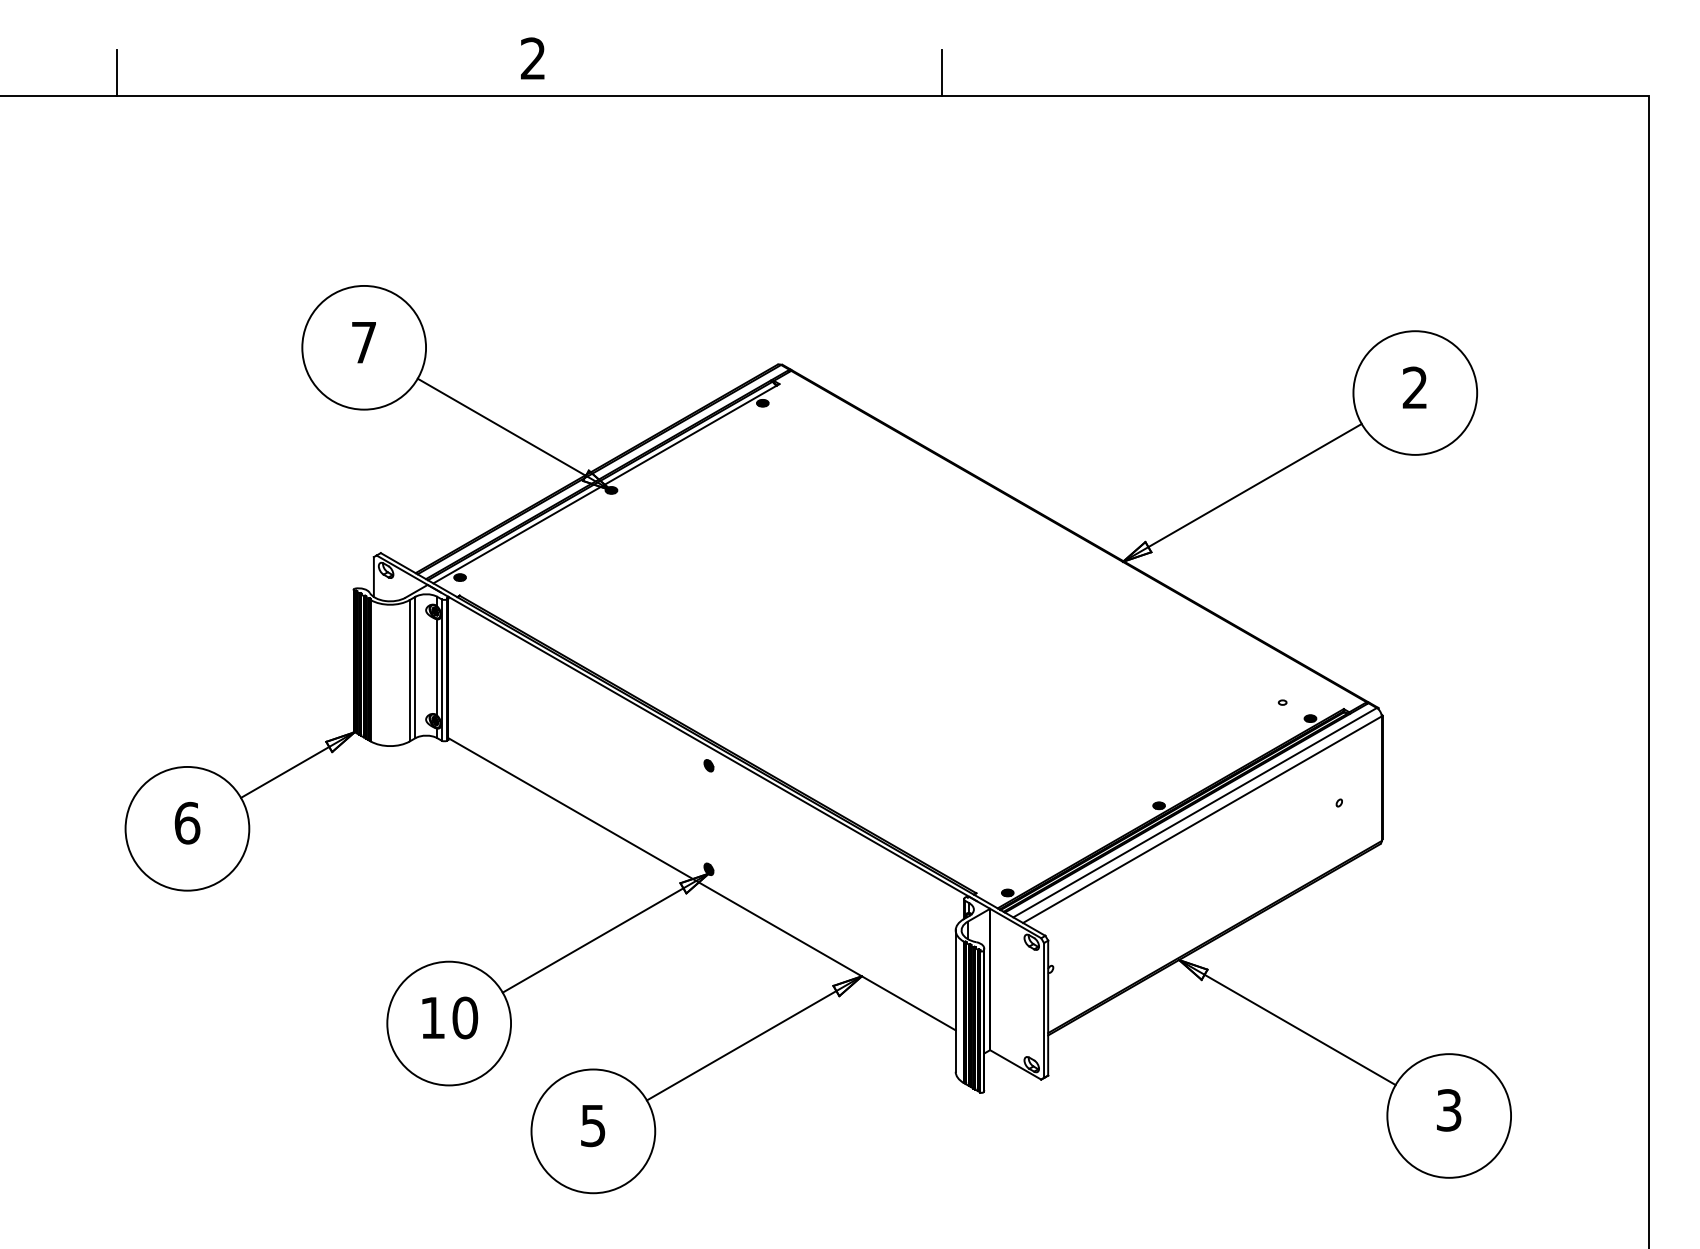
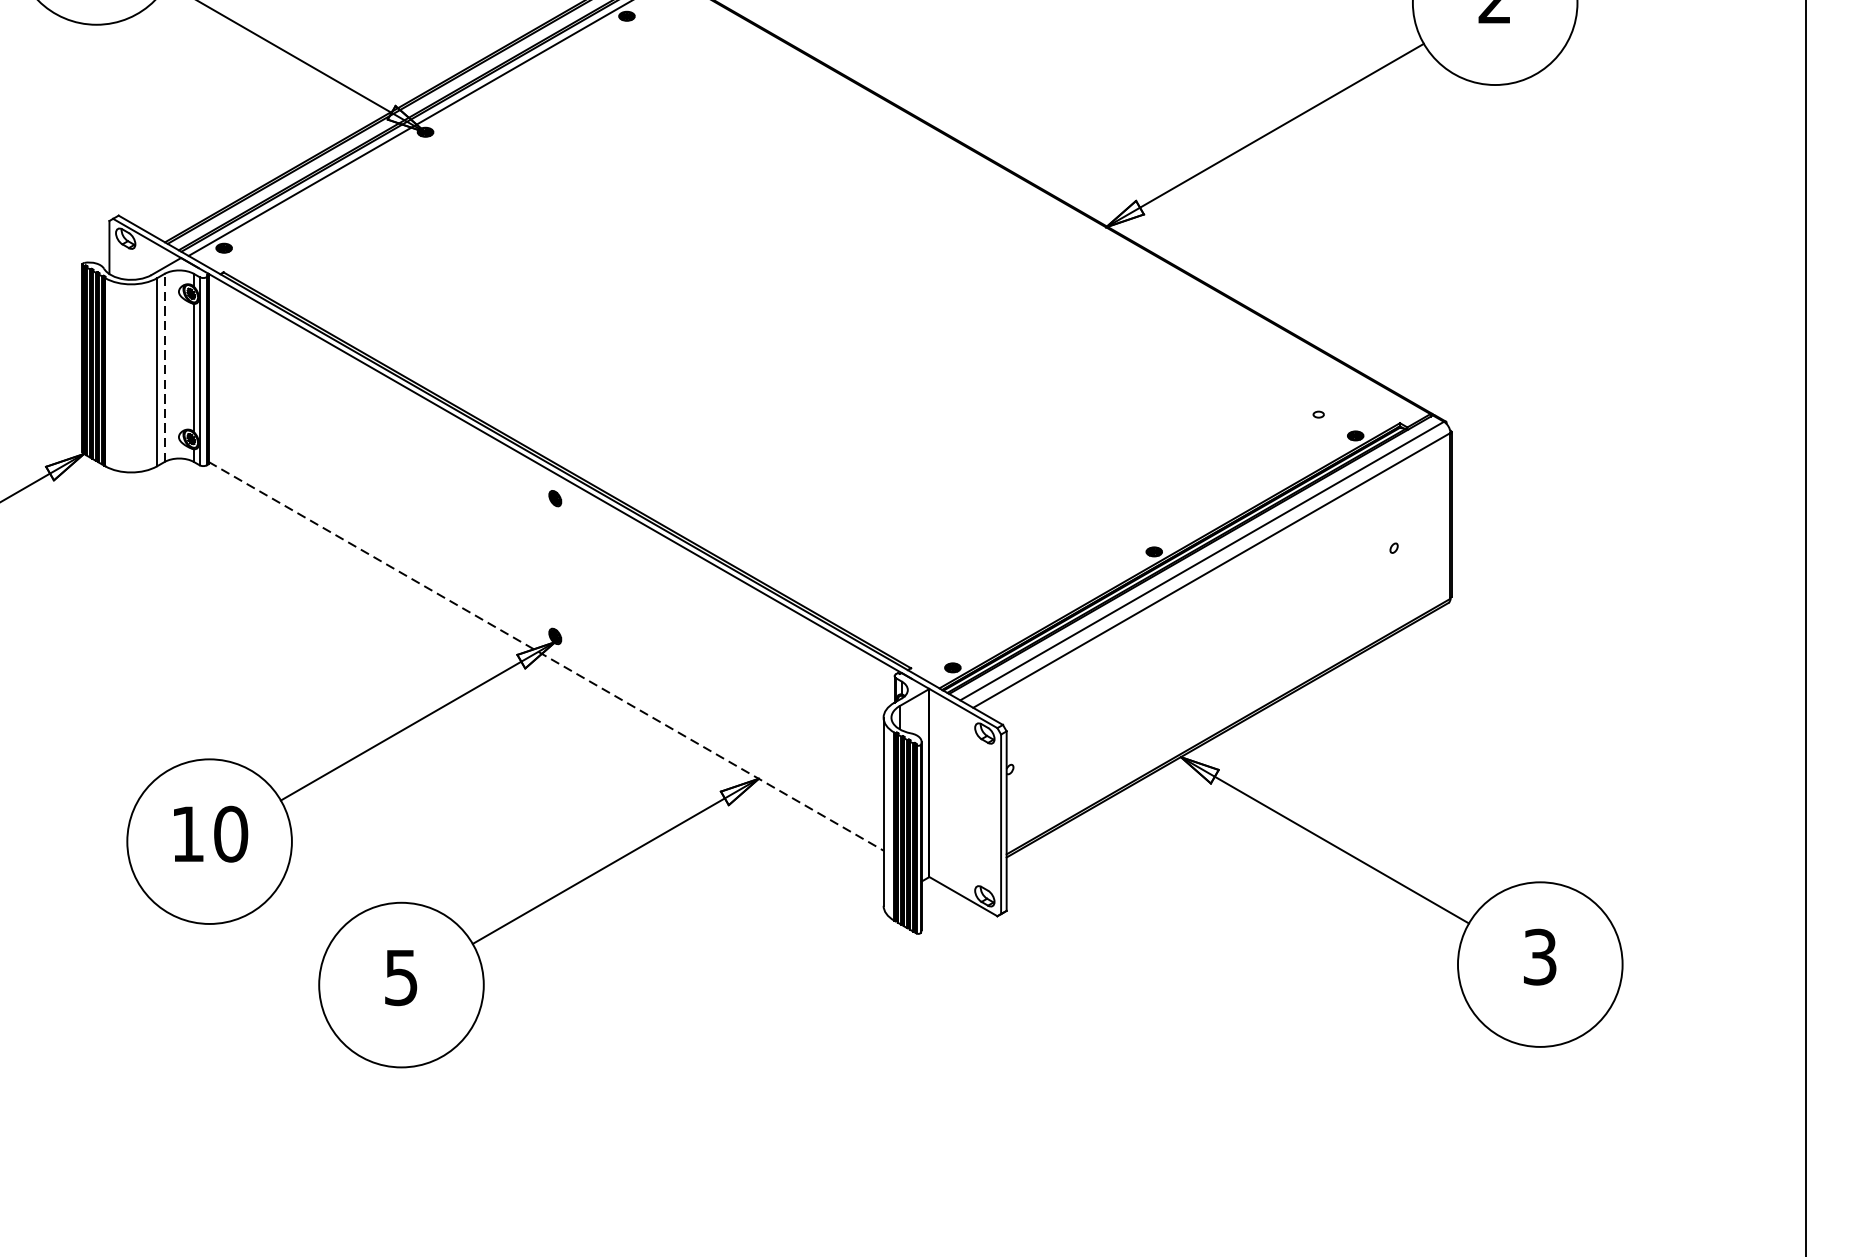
line: (415, 667) -> (164, 367), solid -> dashed
line: (702, 884) -> (546, 656), solid -> dashed

